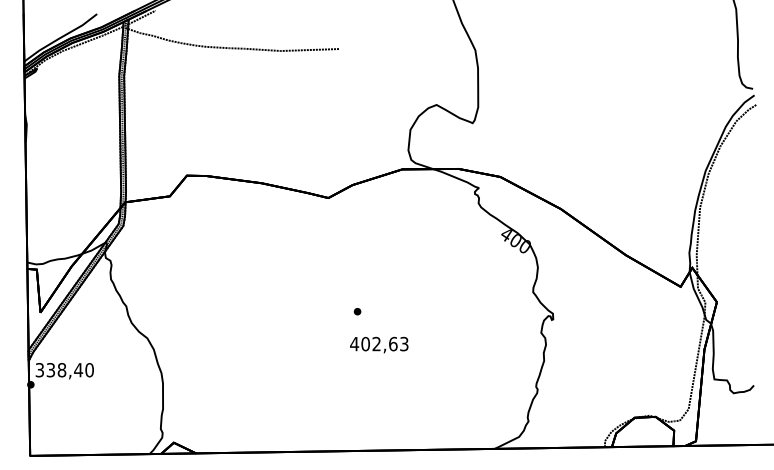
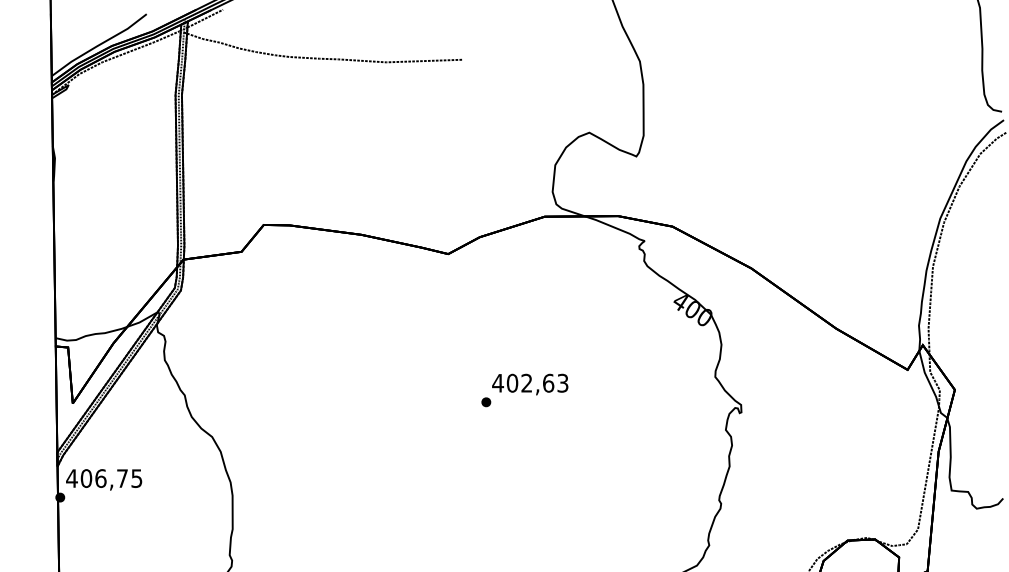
text: (379, 344) -> (530, 383), moved
text: (64, 370) -> (104, 478), 338,40 -> 406,75

